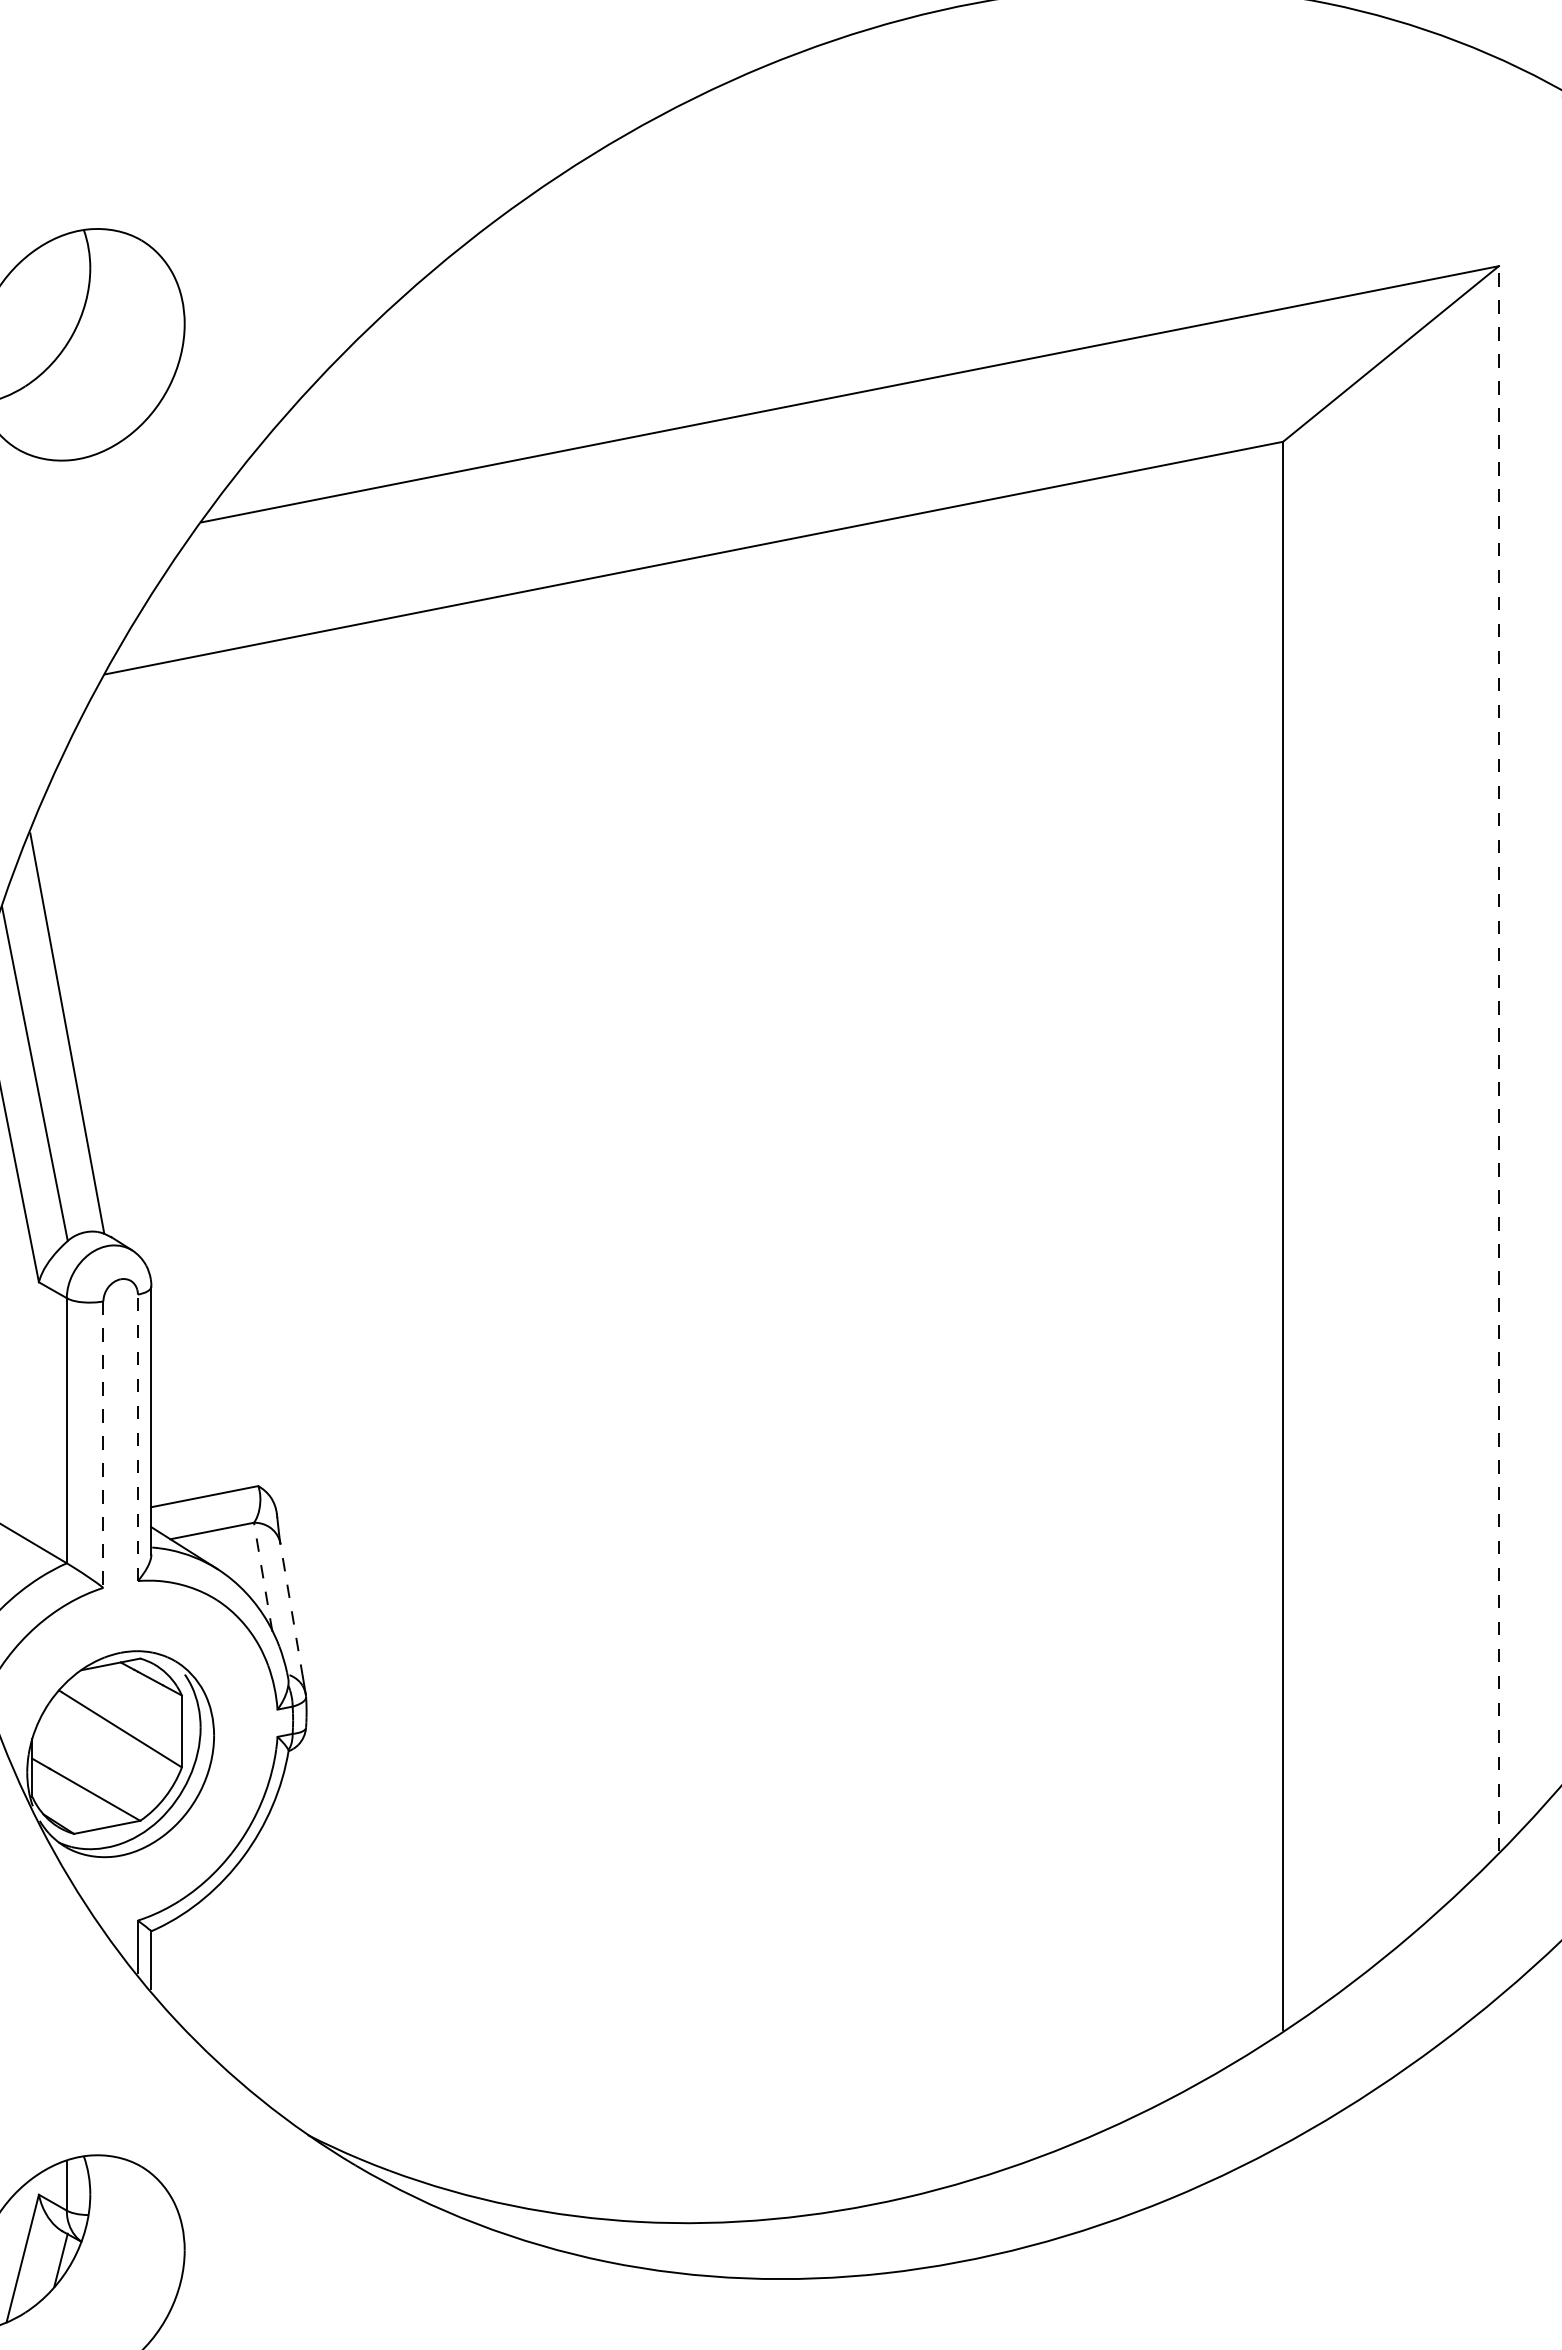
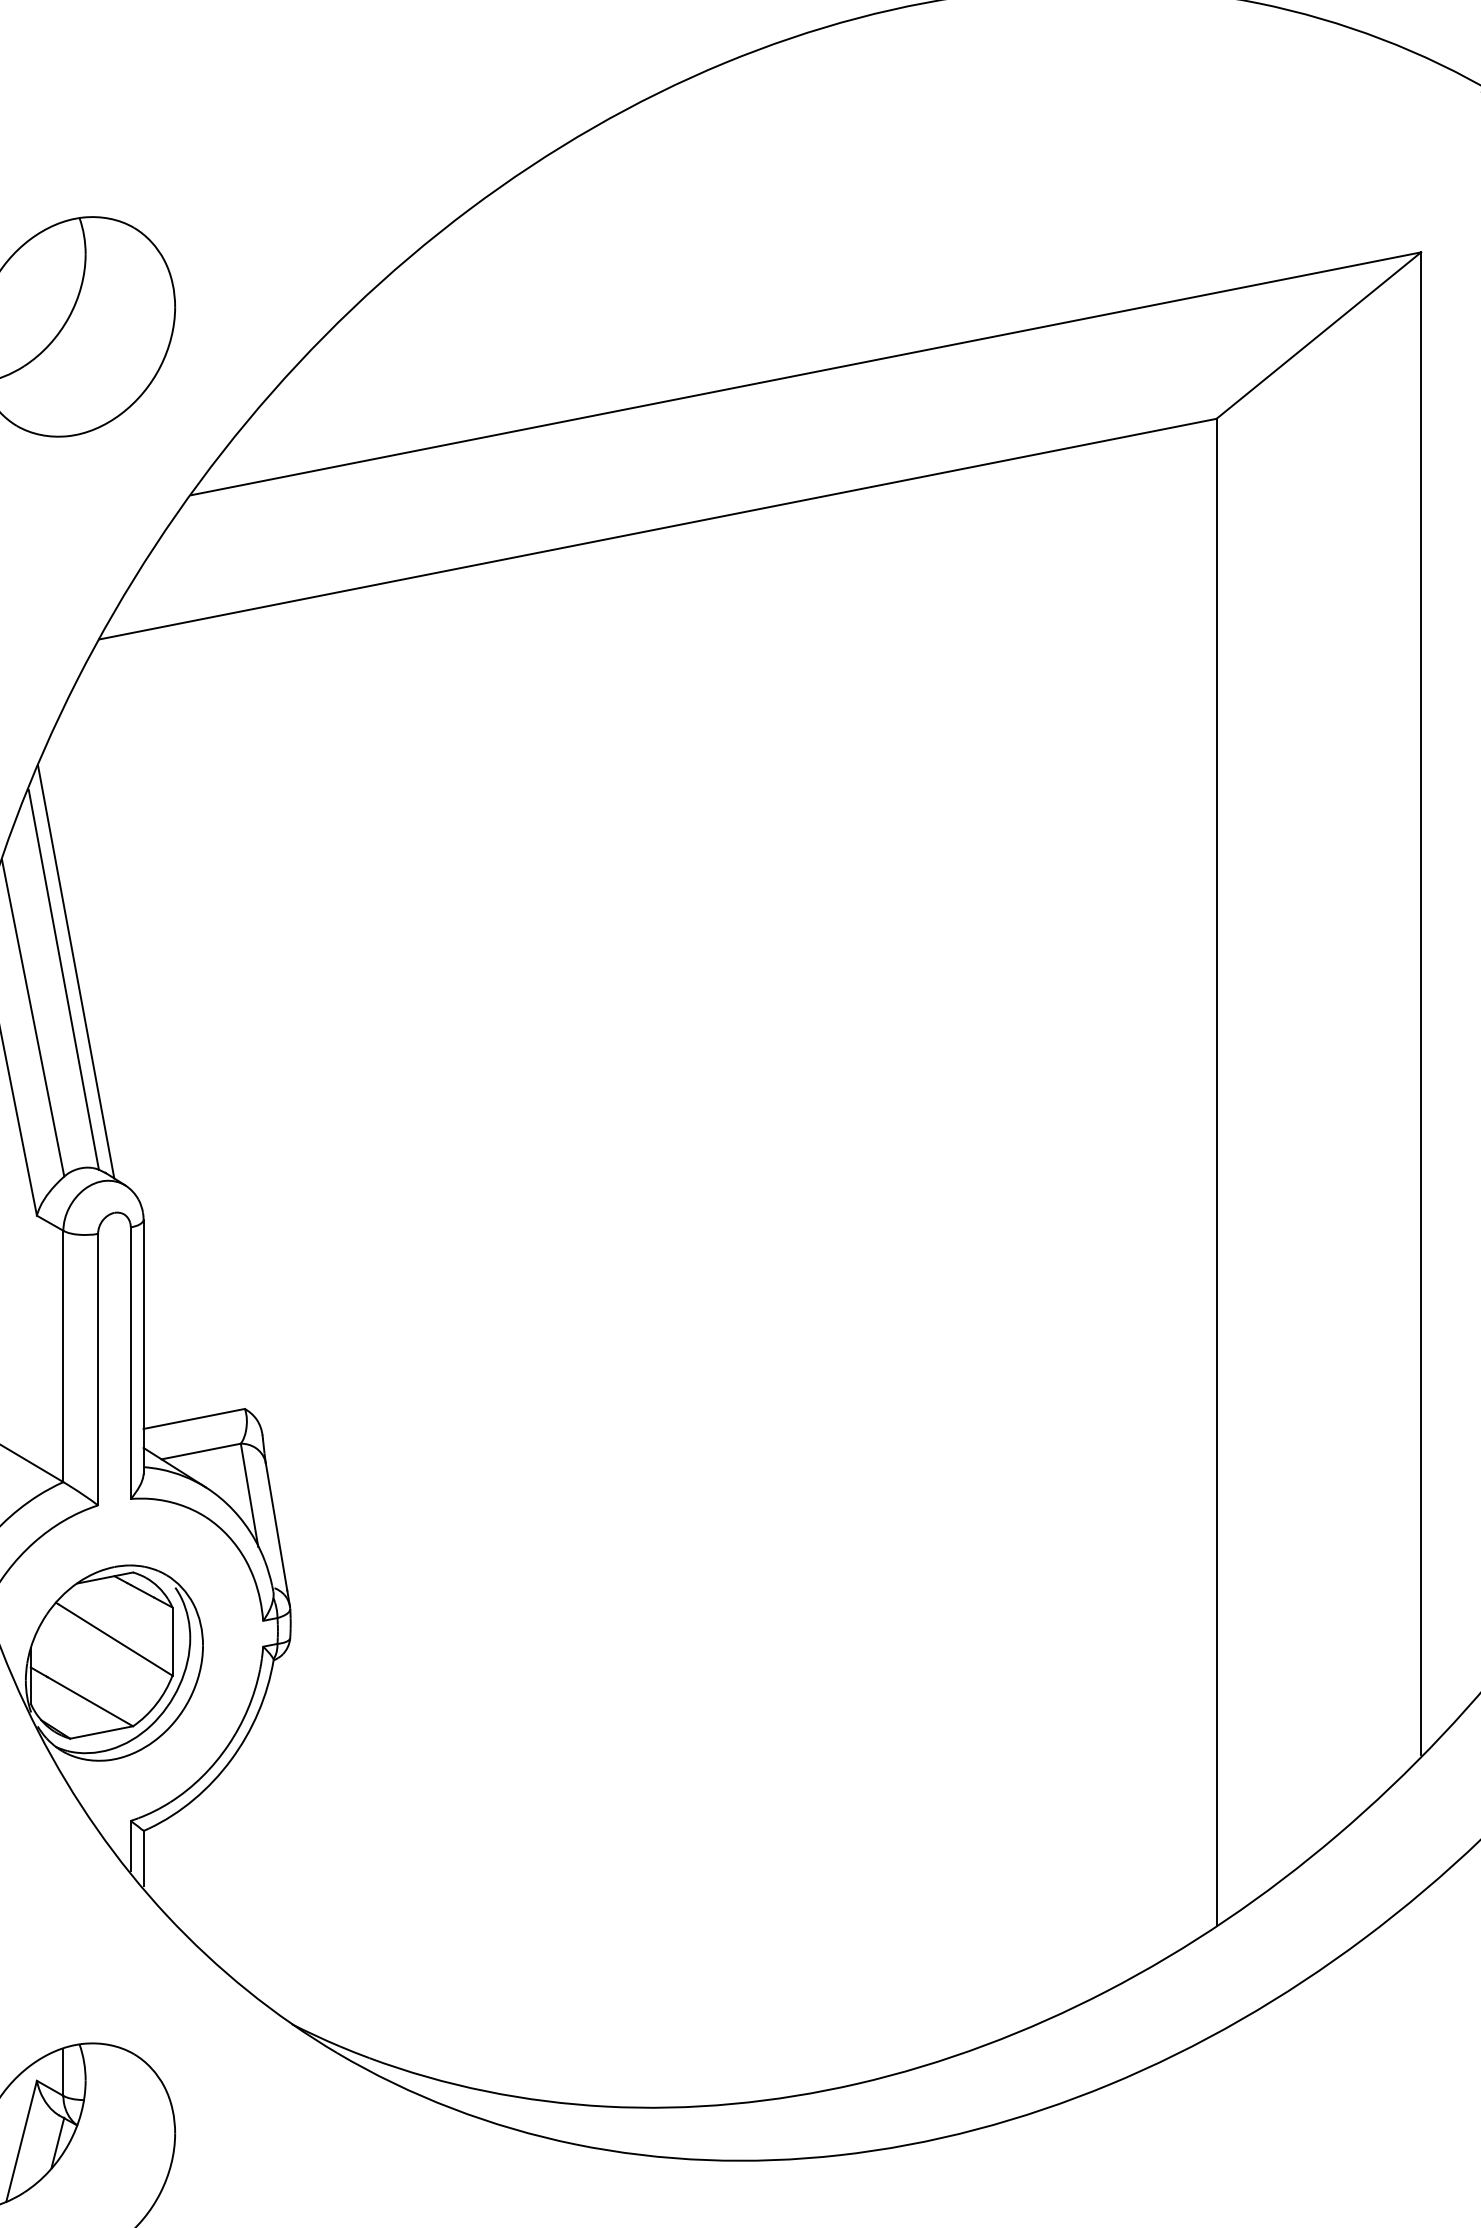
line: (80, 1024) -> (76, 971), added
line: (1498, 1058) -> (1420, 1003), dashed -> solid
line: (137, 1437) -> (130, 1362), dashed -> solid
line: (103, 1445) -> (98, 1370), dashed -> solid
line: (263, 1576) -> (249, 1494), dashed -> solid
line: (291, 1610) -> (276, 1526), dashed -> solid

